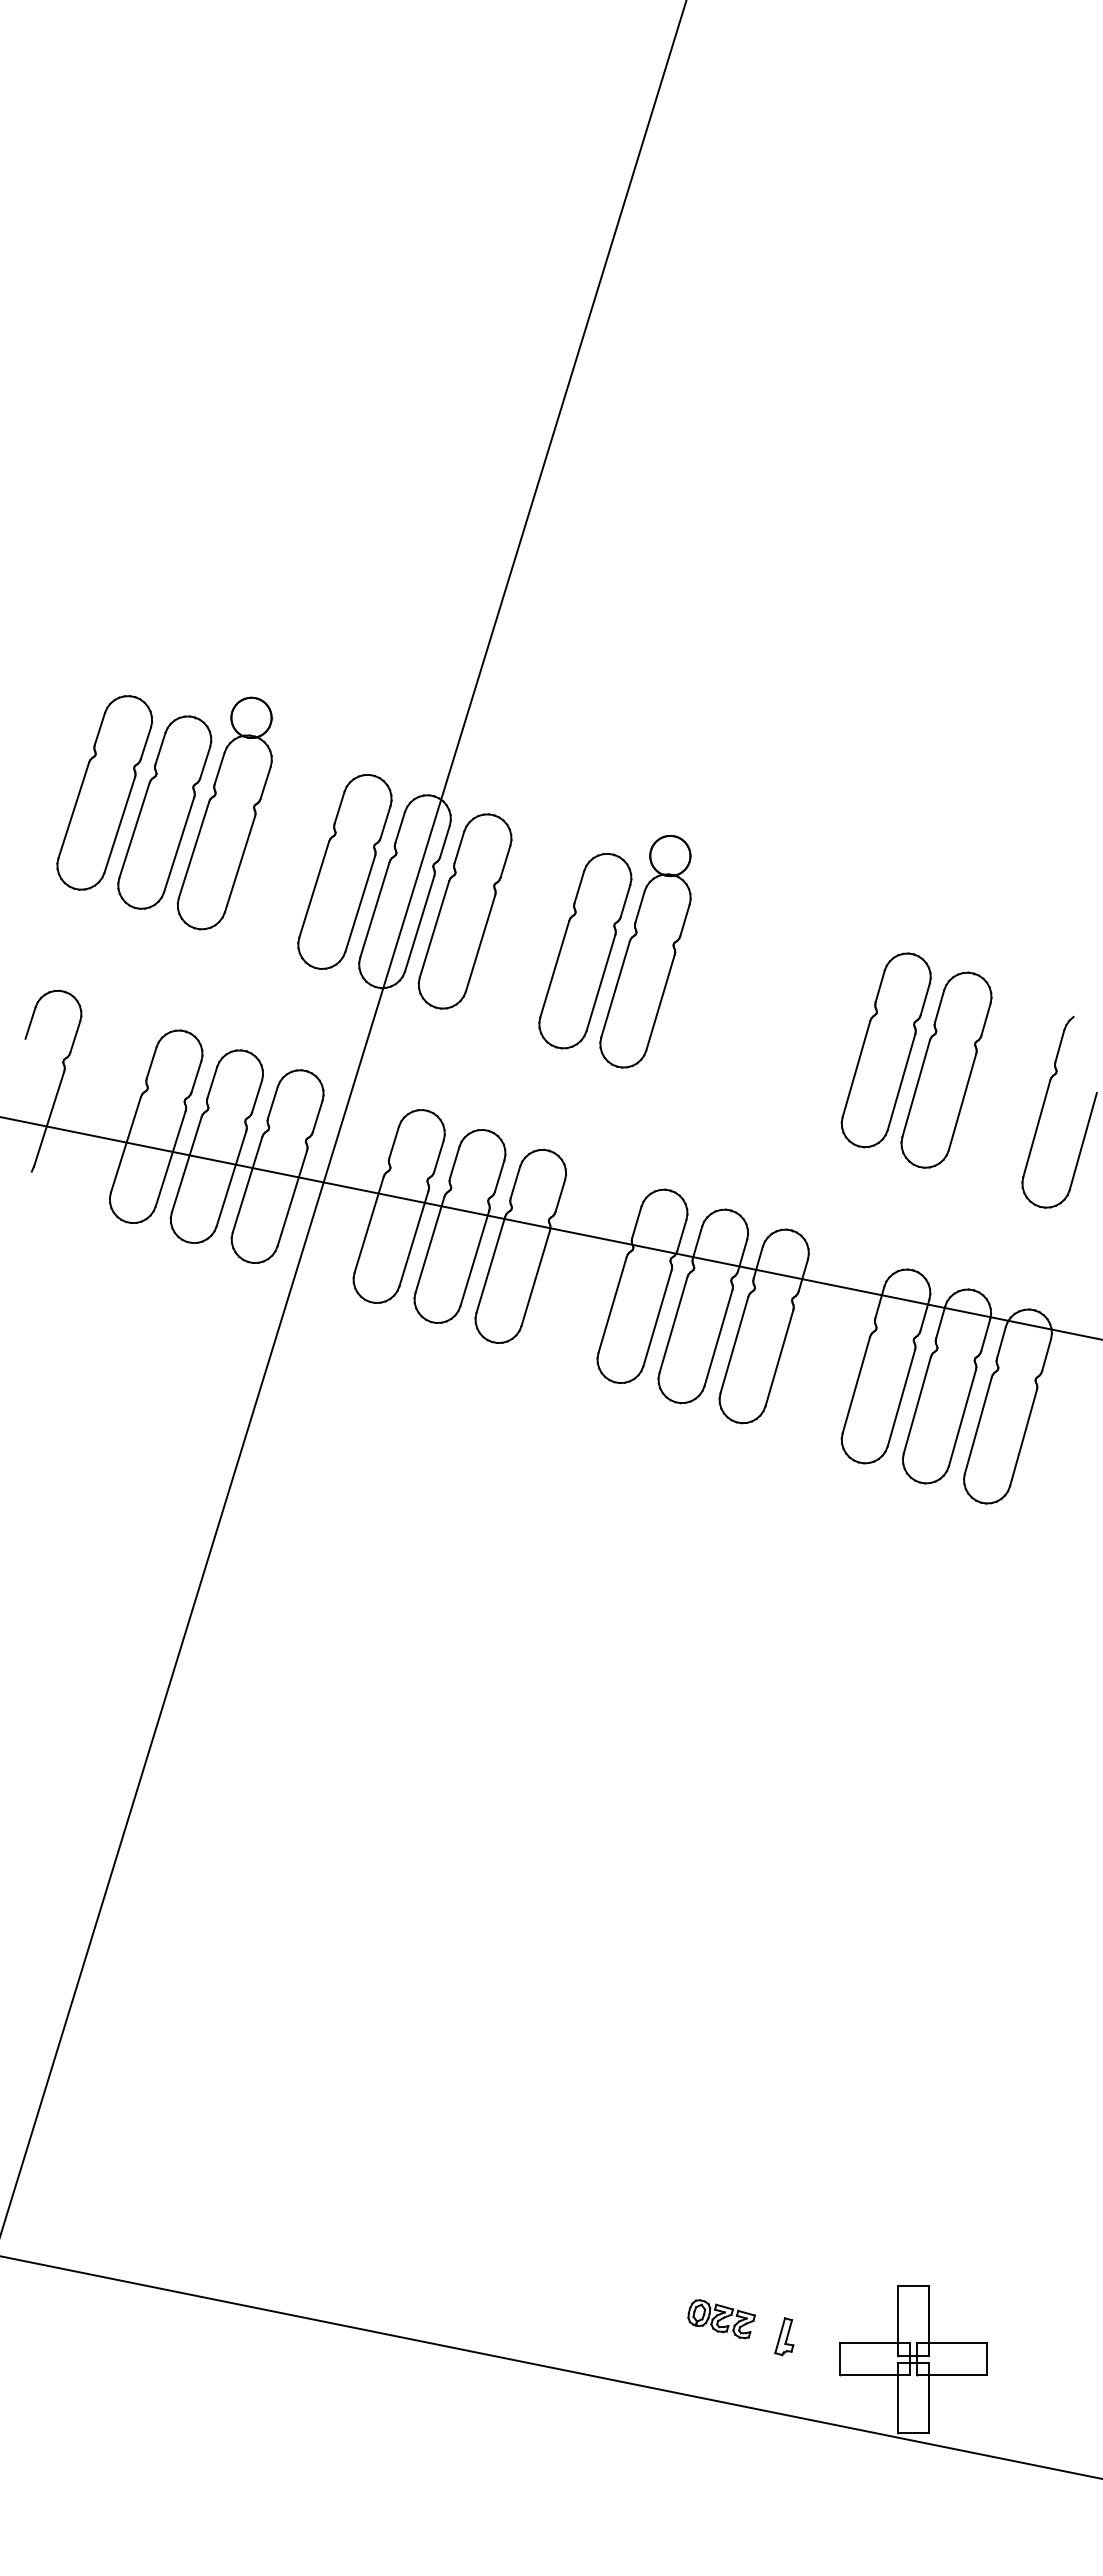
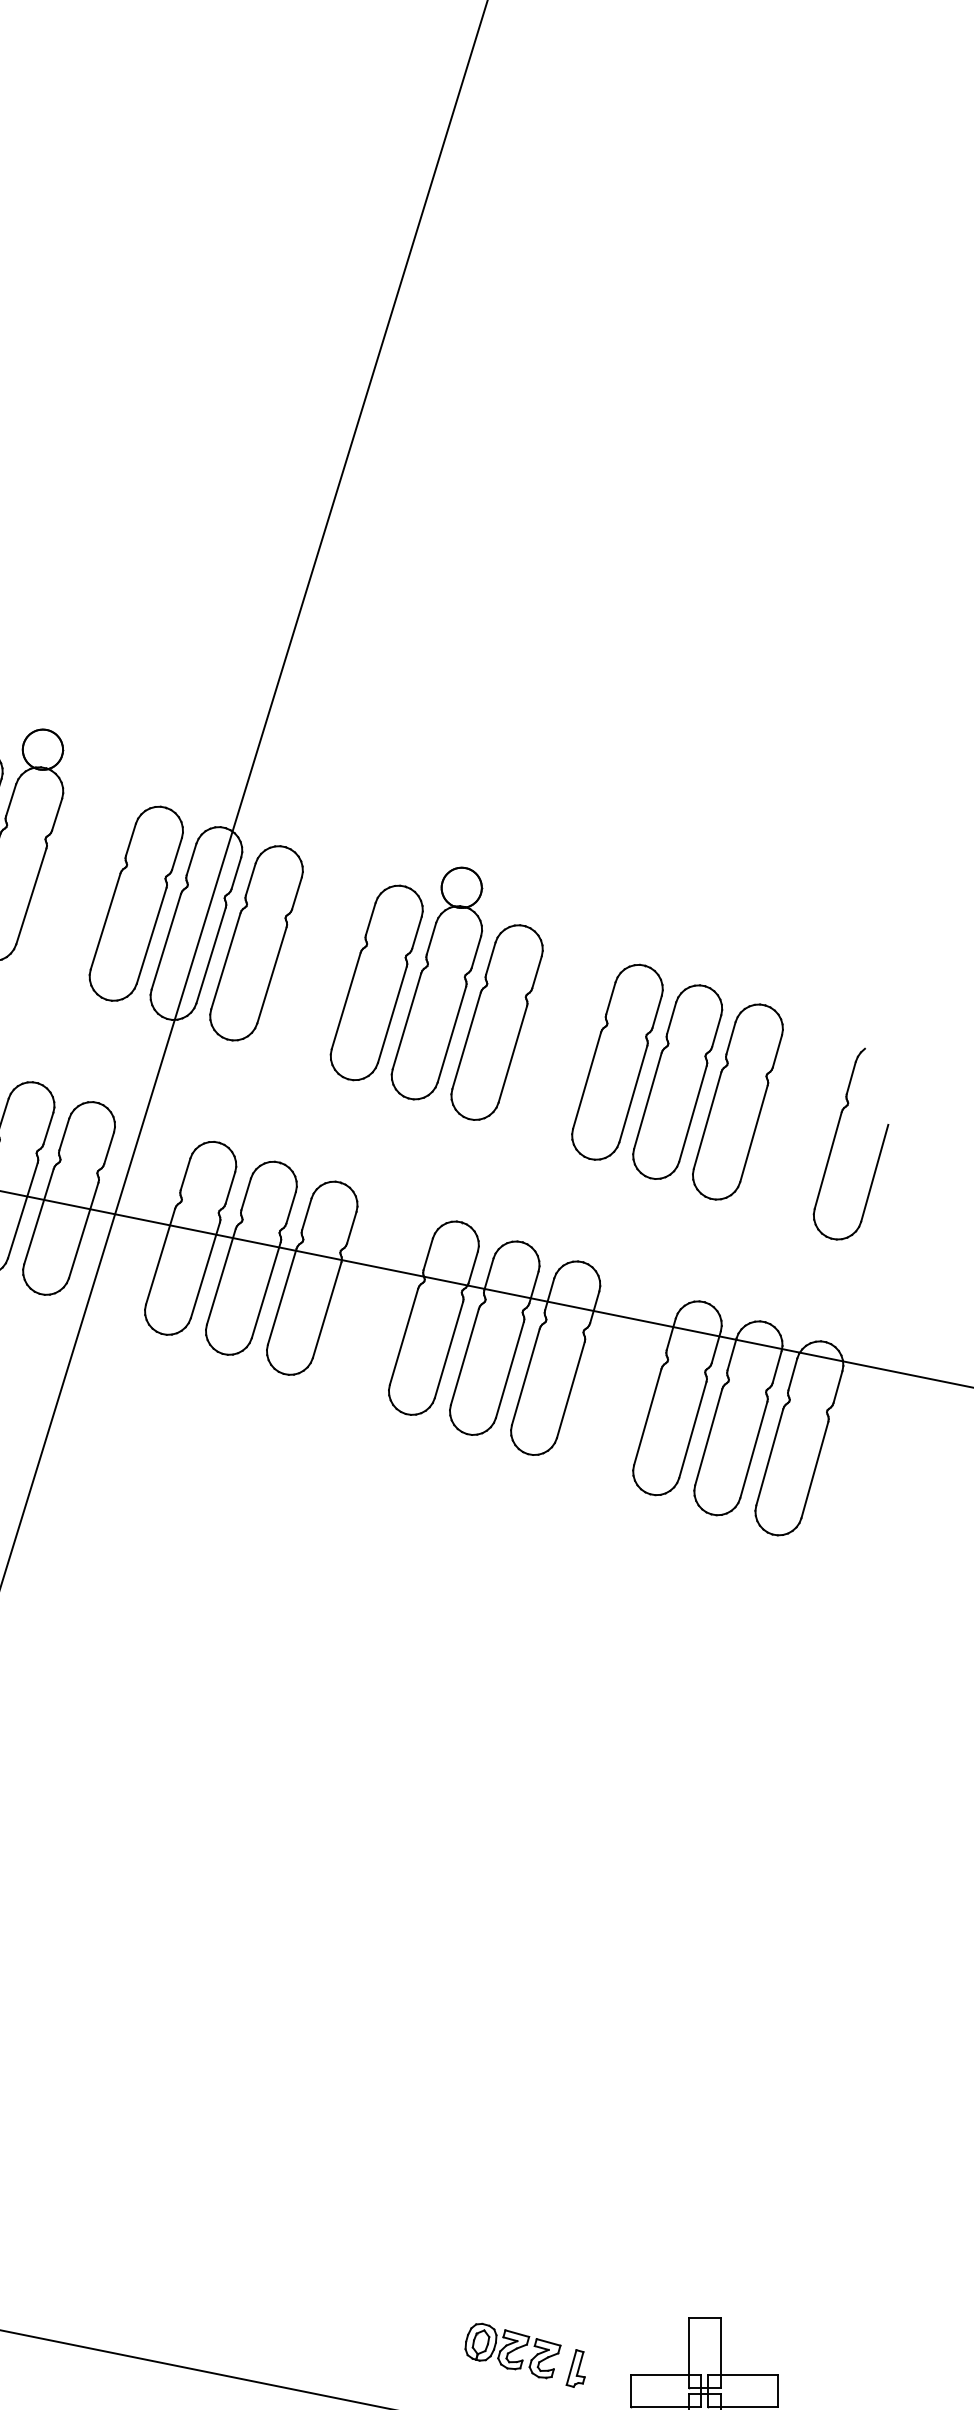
part: (705, 990) -> (496, 1022), added
part: (825, 1030) -> (616, 1062), added
part: (721, 2319) -> (512, 2351), size x1.43

